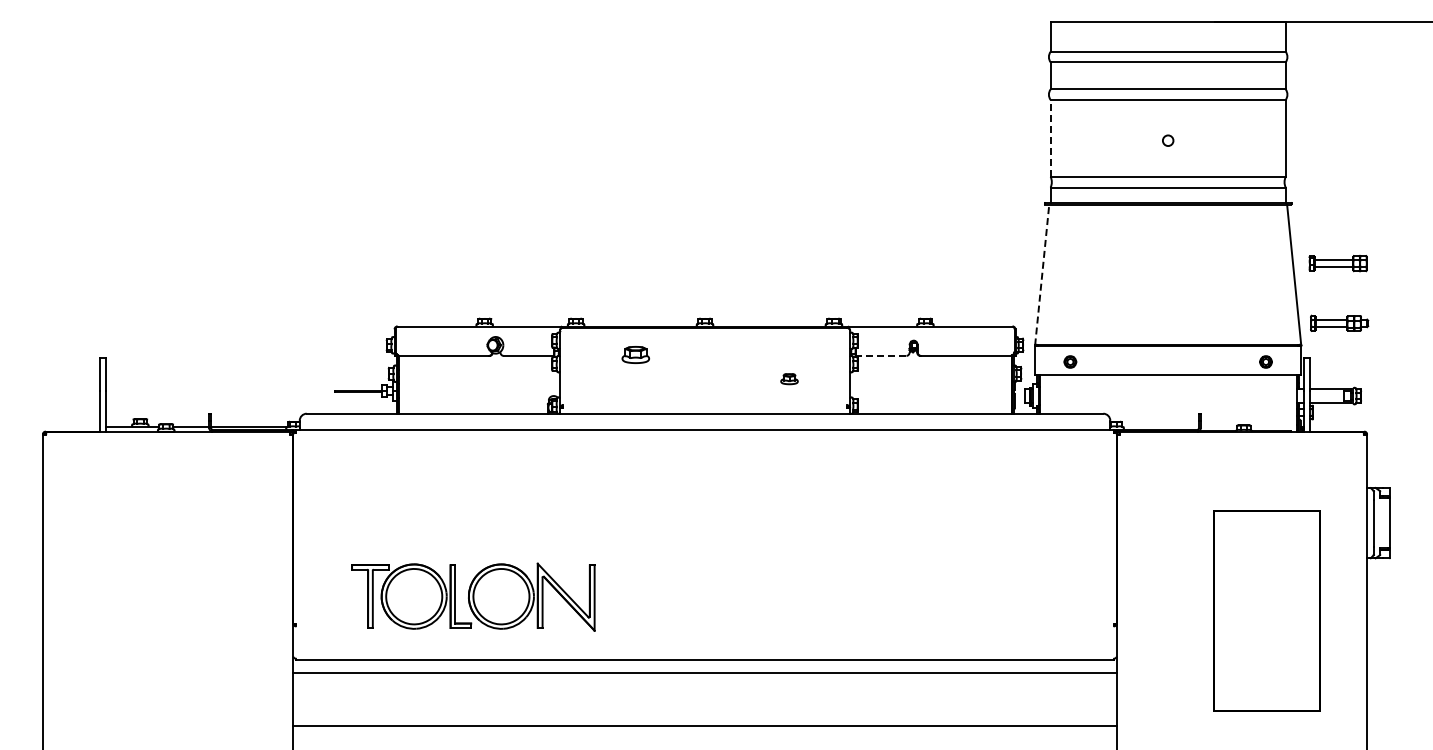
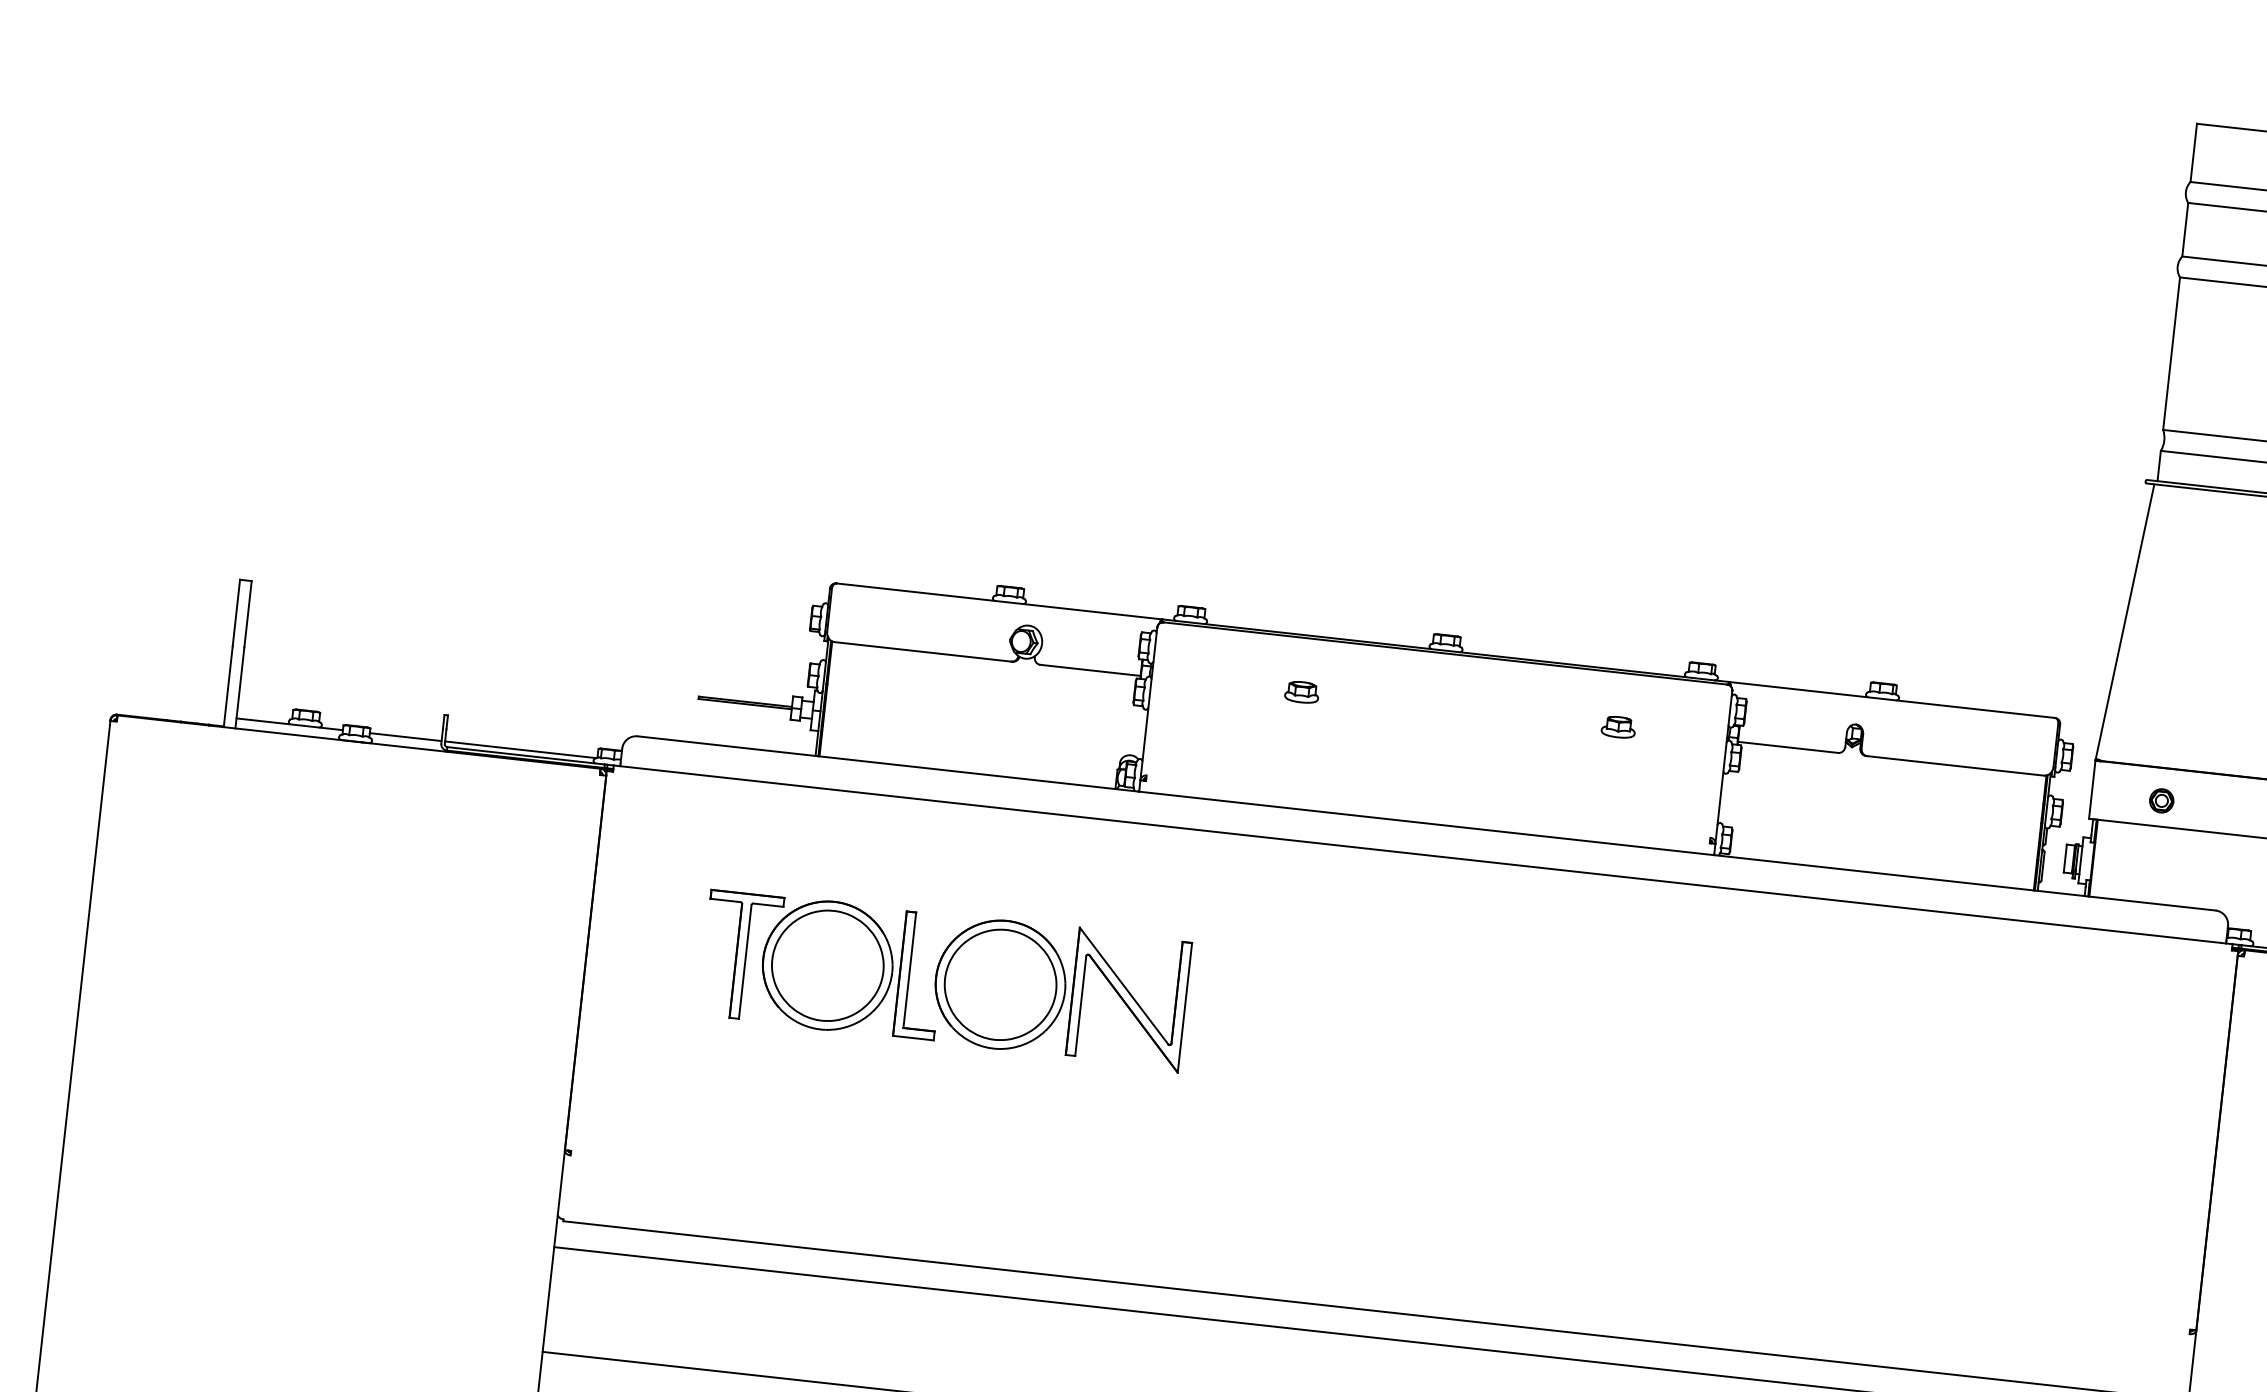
line: (1050, 137) -> (2171, 351), dashed -> solid
line: (1042, 274) -> (2125, 621), dashed -> solid
part: (635, 355) -> (1301, 692), size x0.62
line: (880, 355) -> (1787, 746), dashed -> solid
part: (789, 379) -> (1618, 727), moved
part: (473, 596) -> (945, 978), moved

